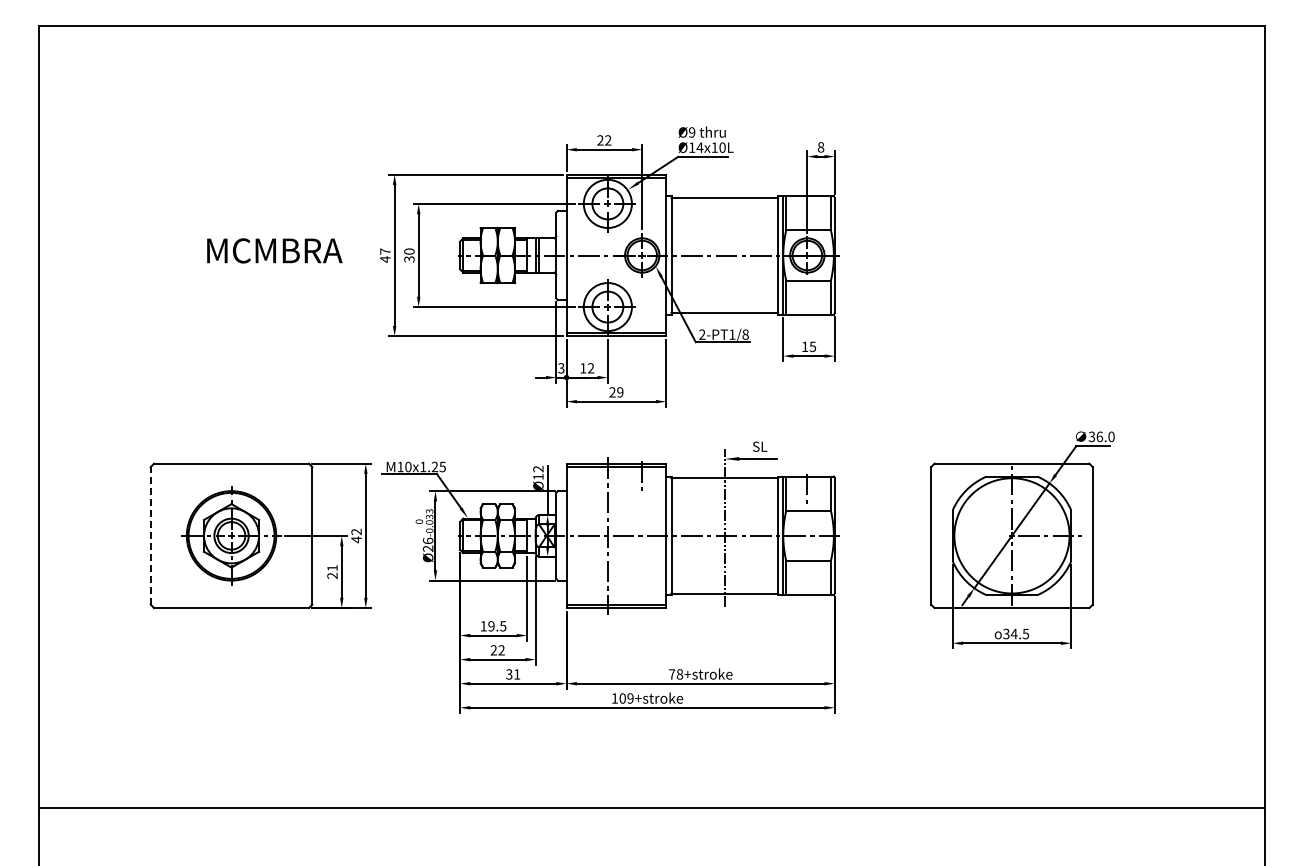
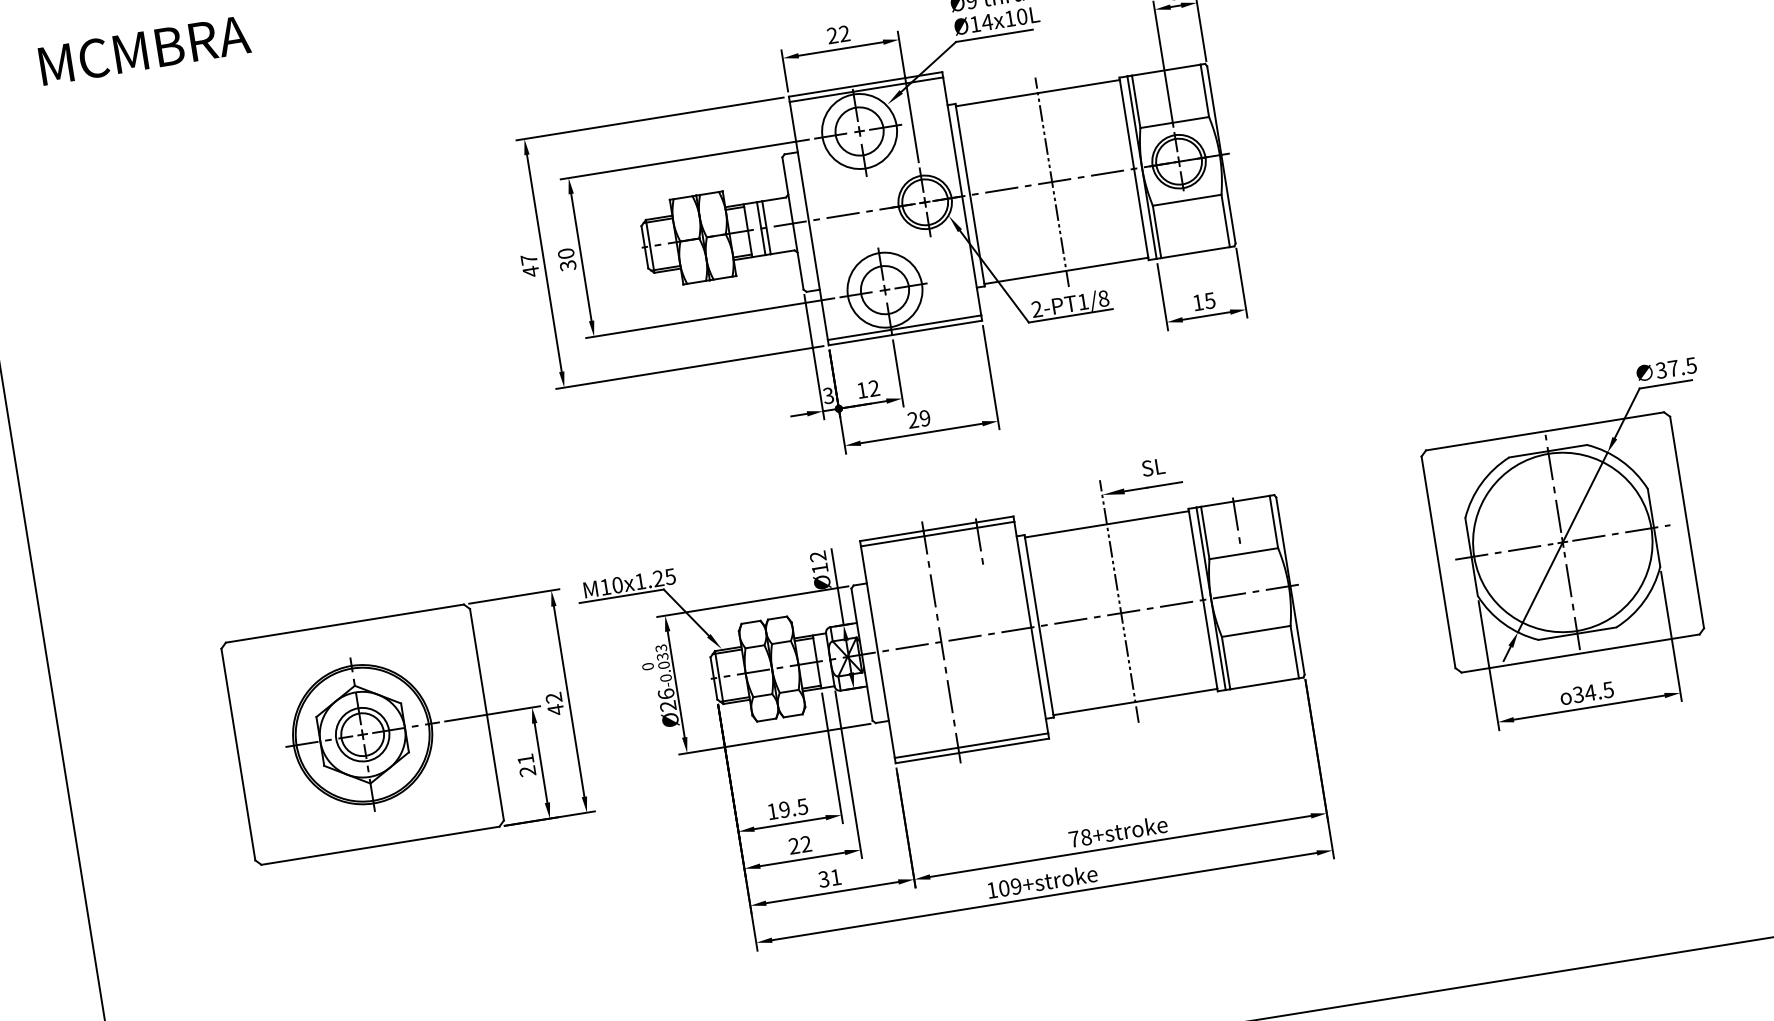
text: (274, 250) -> (144, 49), moved
line: (724, 255) -> (1051, 182), added
text: (1105, 436) -> (1682, 366), 36.0 -> 37.5
line: (150, 535) -> (237, 754), dashed -> solid
line: (973, 535) -> (1503, 551), added

